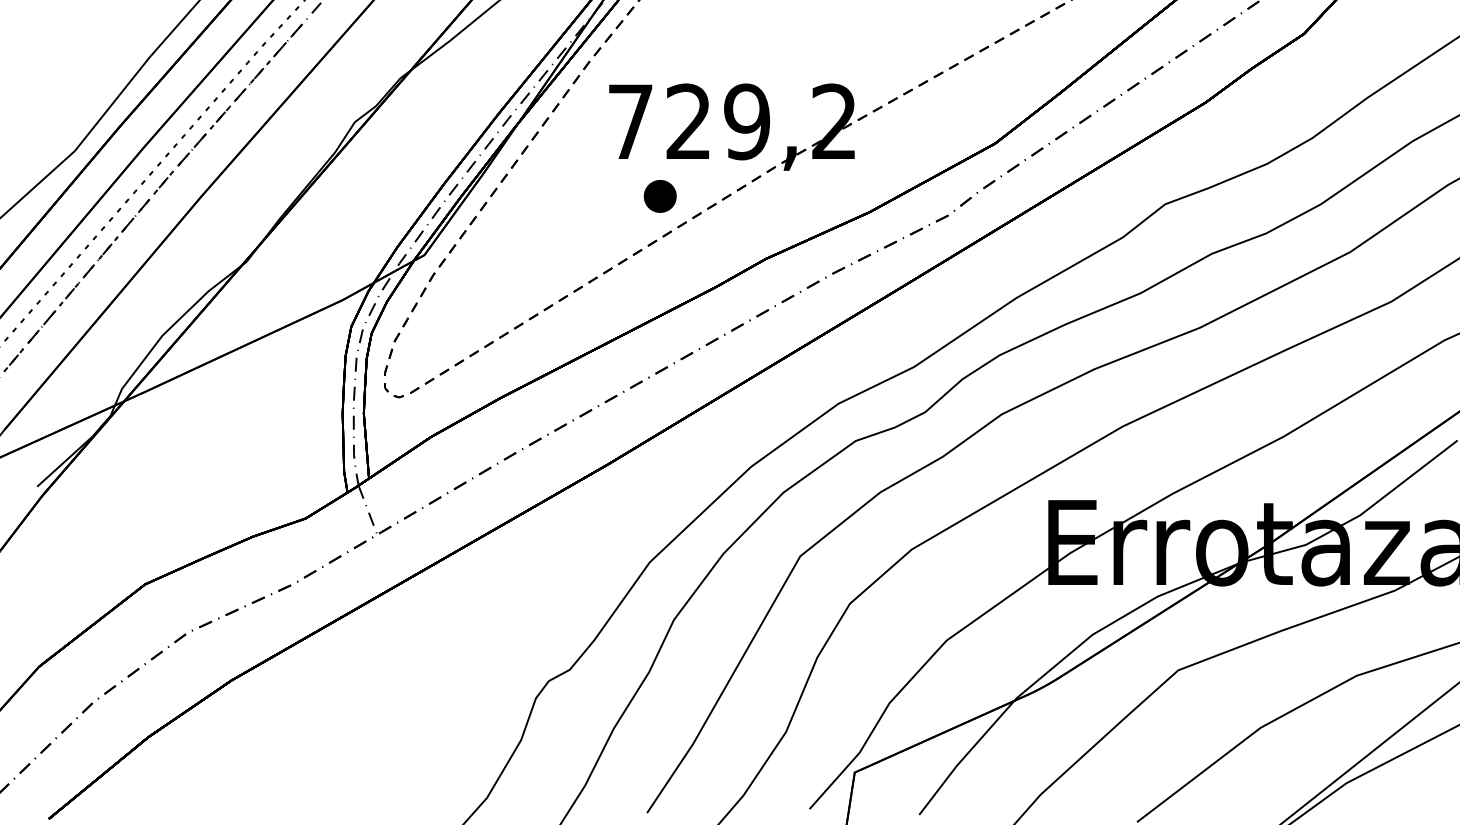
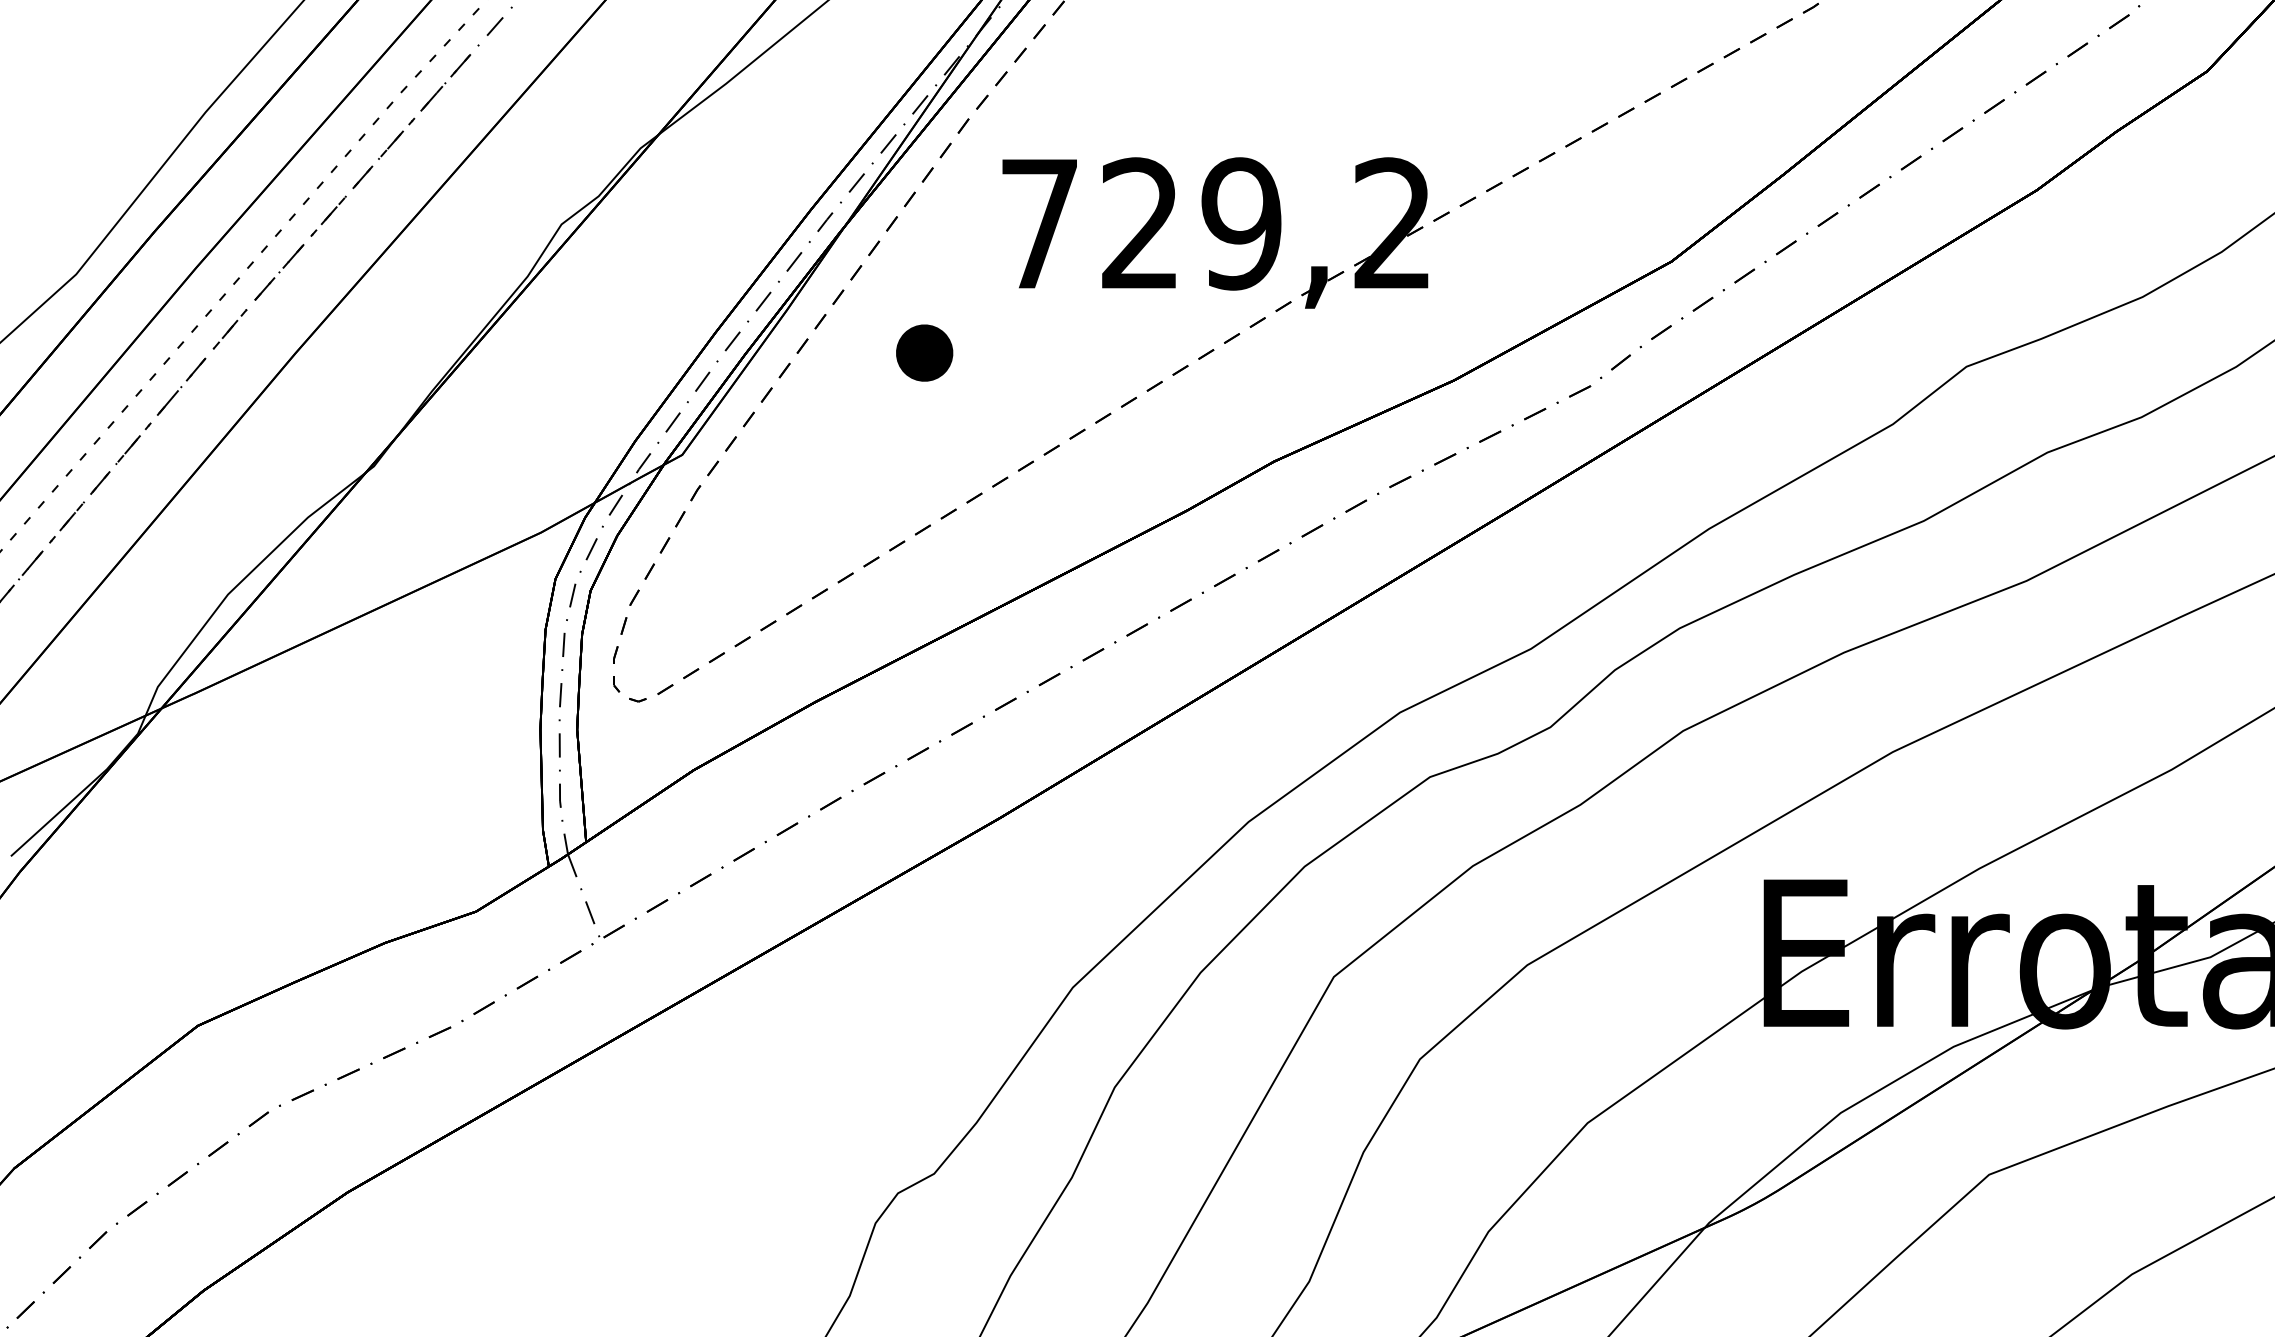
part: (659, 196) -> (923, 353), moved

